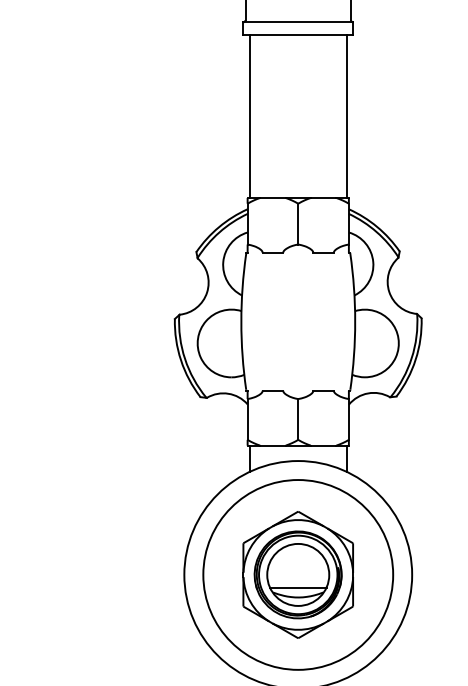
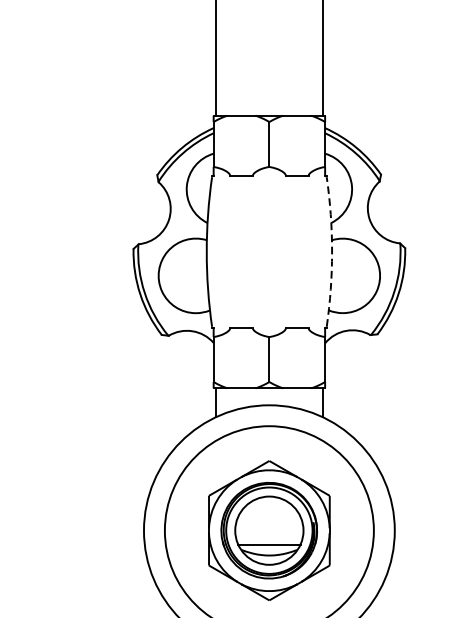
arc: (355, 321) -> (332, 251), solid -> dashed

